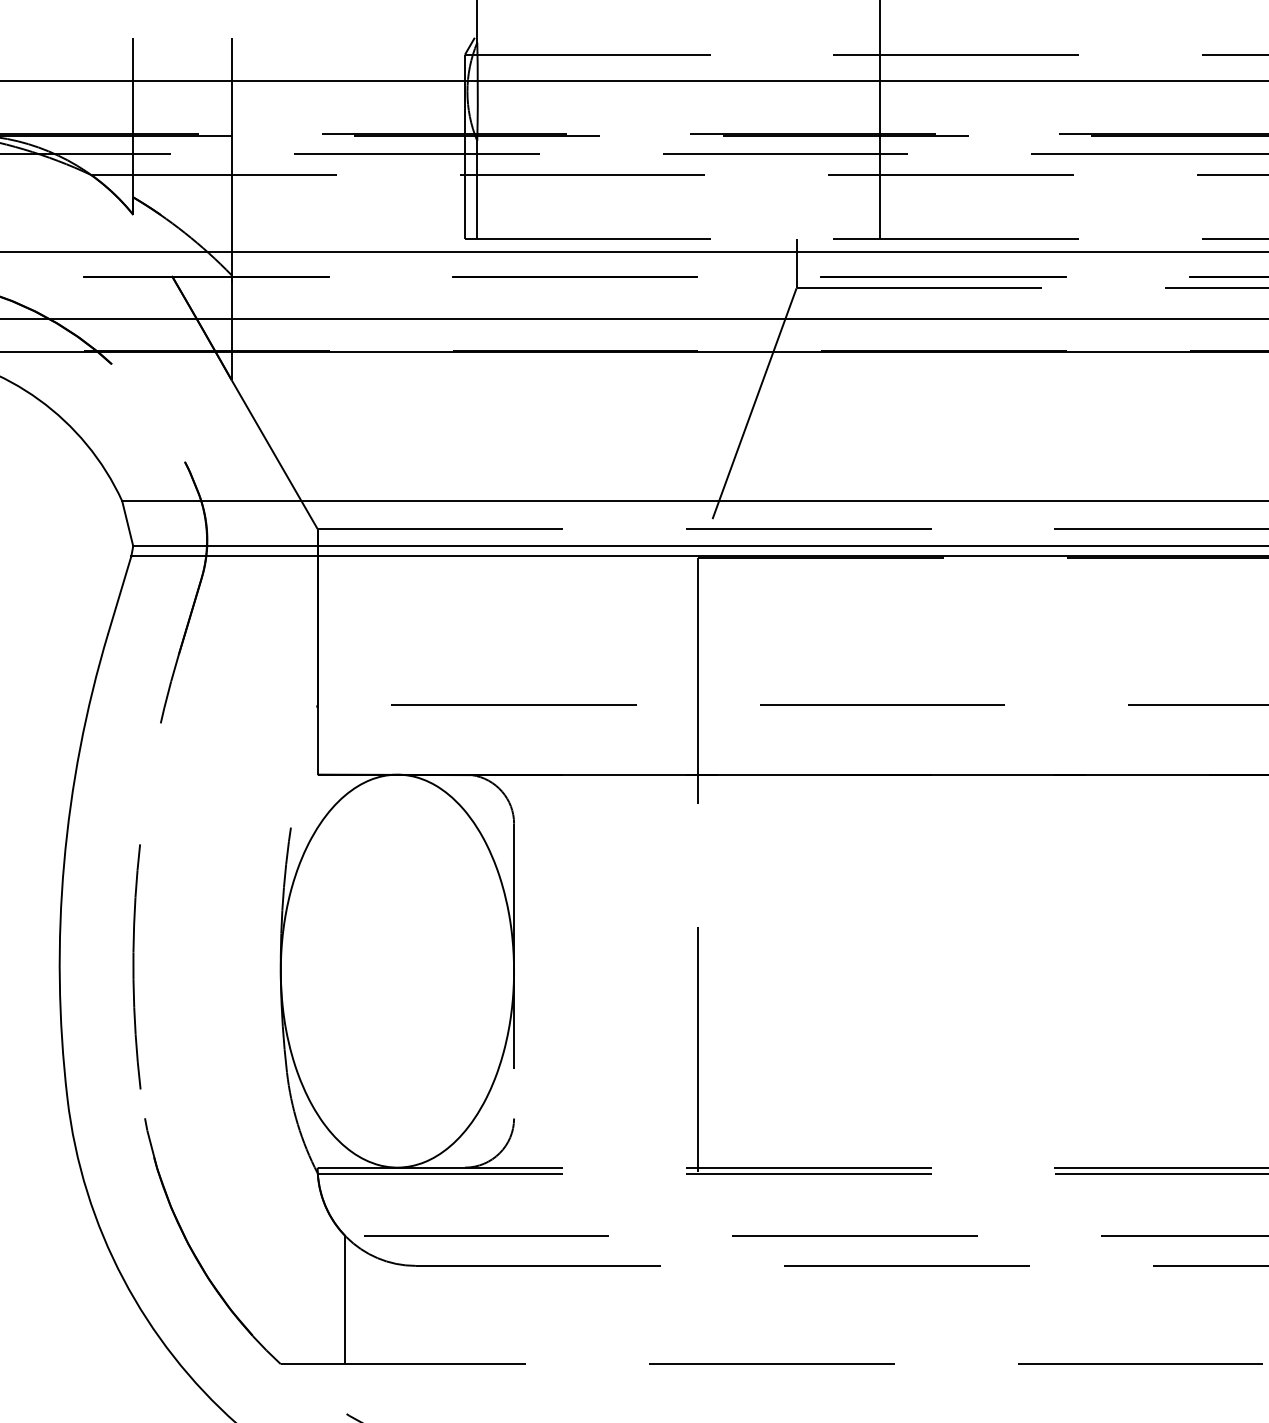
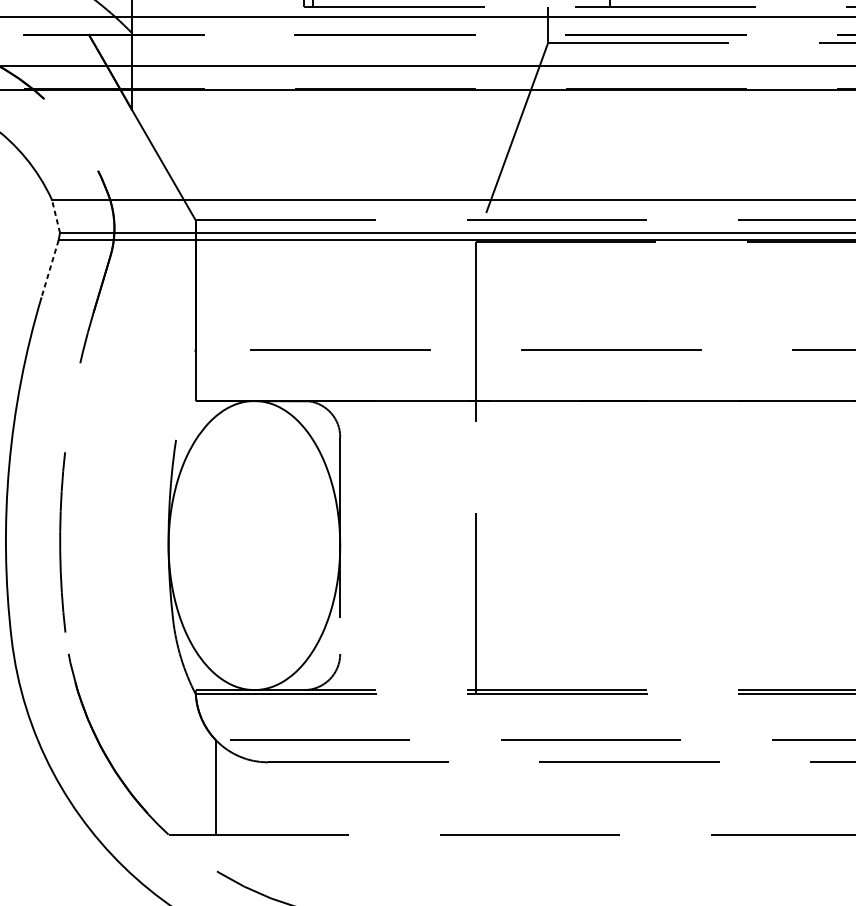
line: (127, 523) -> (55, 216), solid -> dashed
line: (119, 595) -> (49, 269), solid -> dashed

